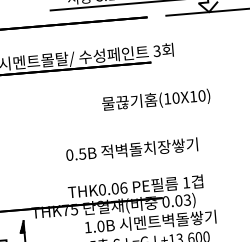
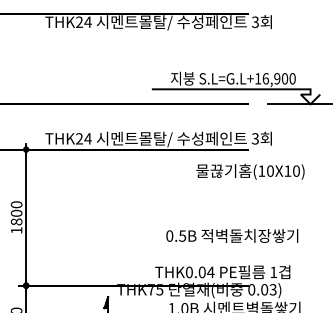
text: (156, 100) -> (250, 171), moved
text: (132, 149) -> (232, 235), moved
text: (123, 188) -> (210, 272), THK0.06 -> THK0.04

